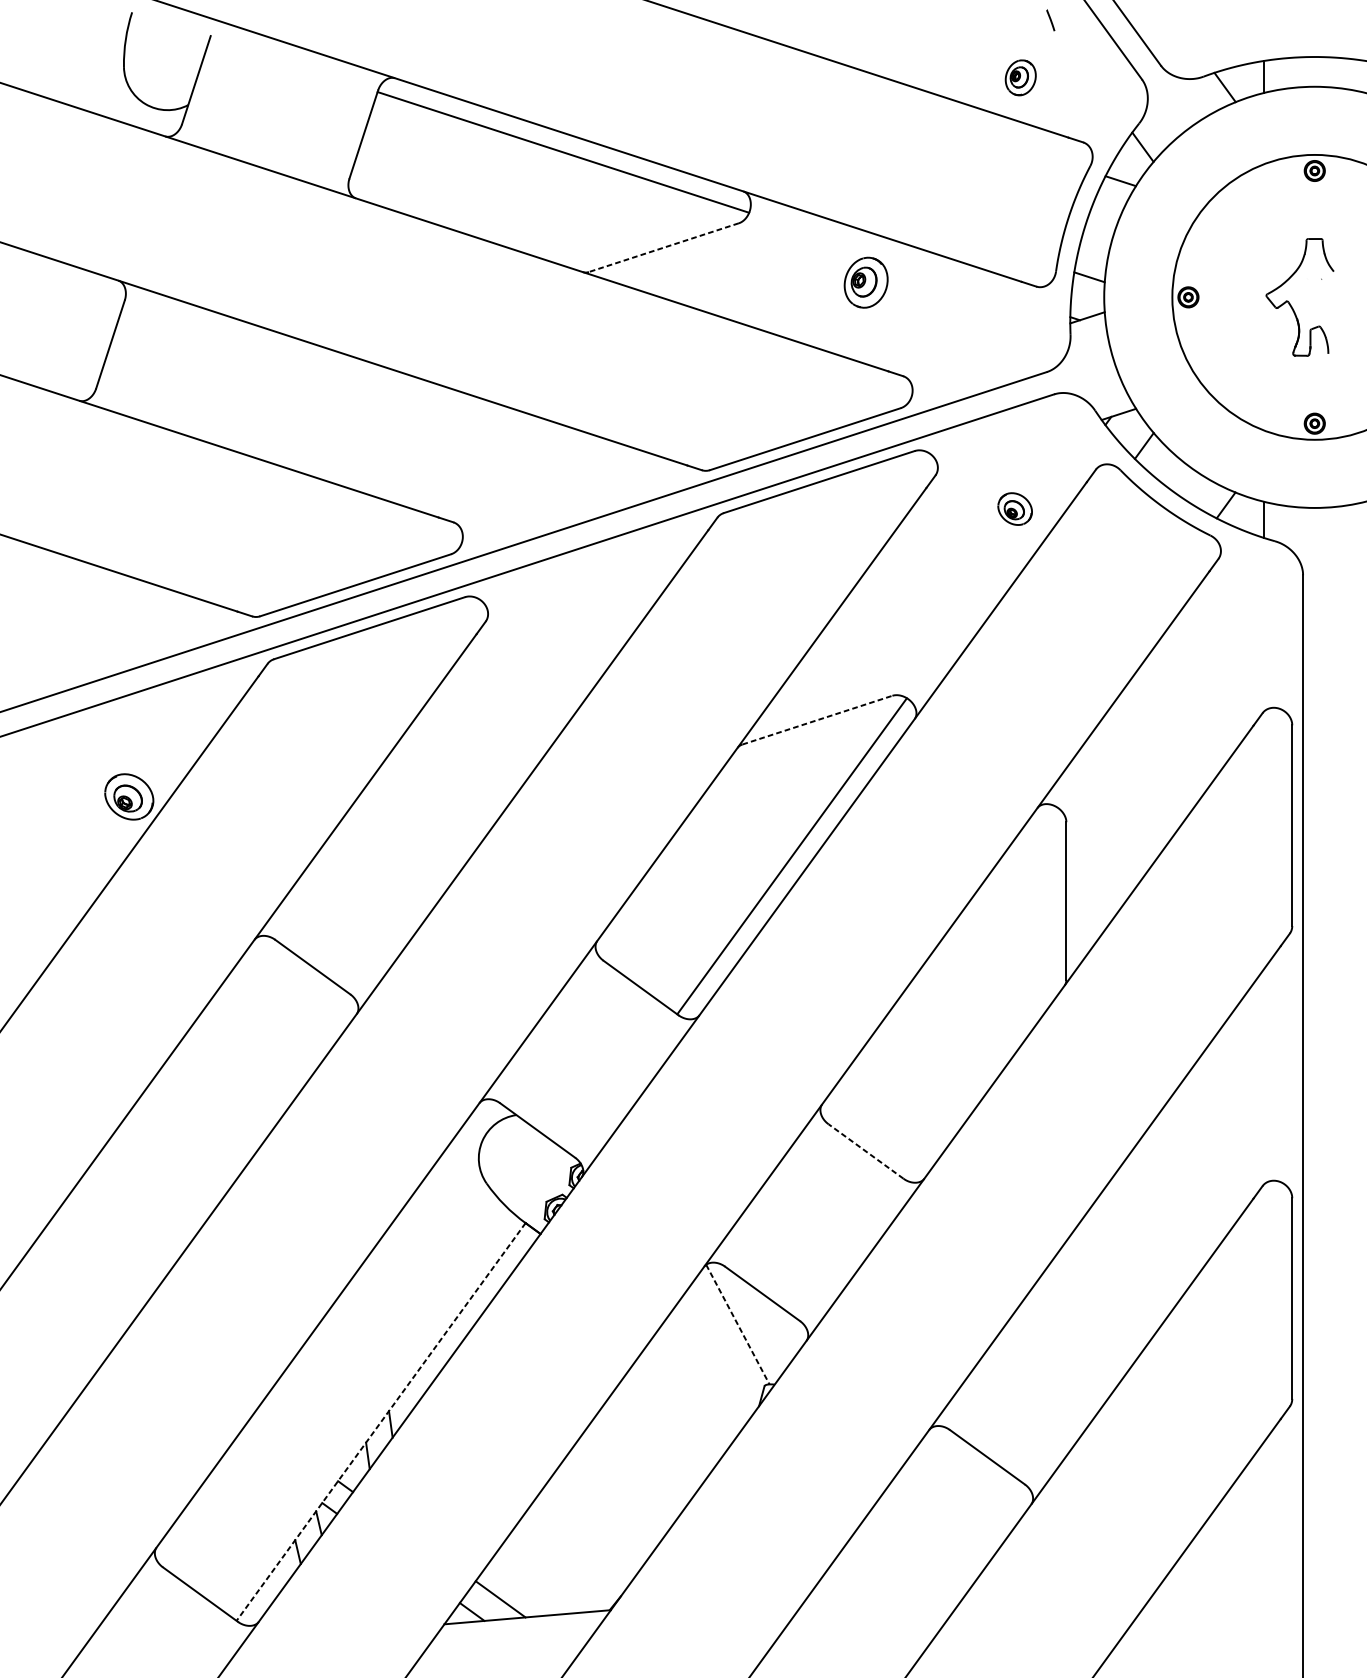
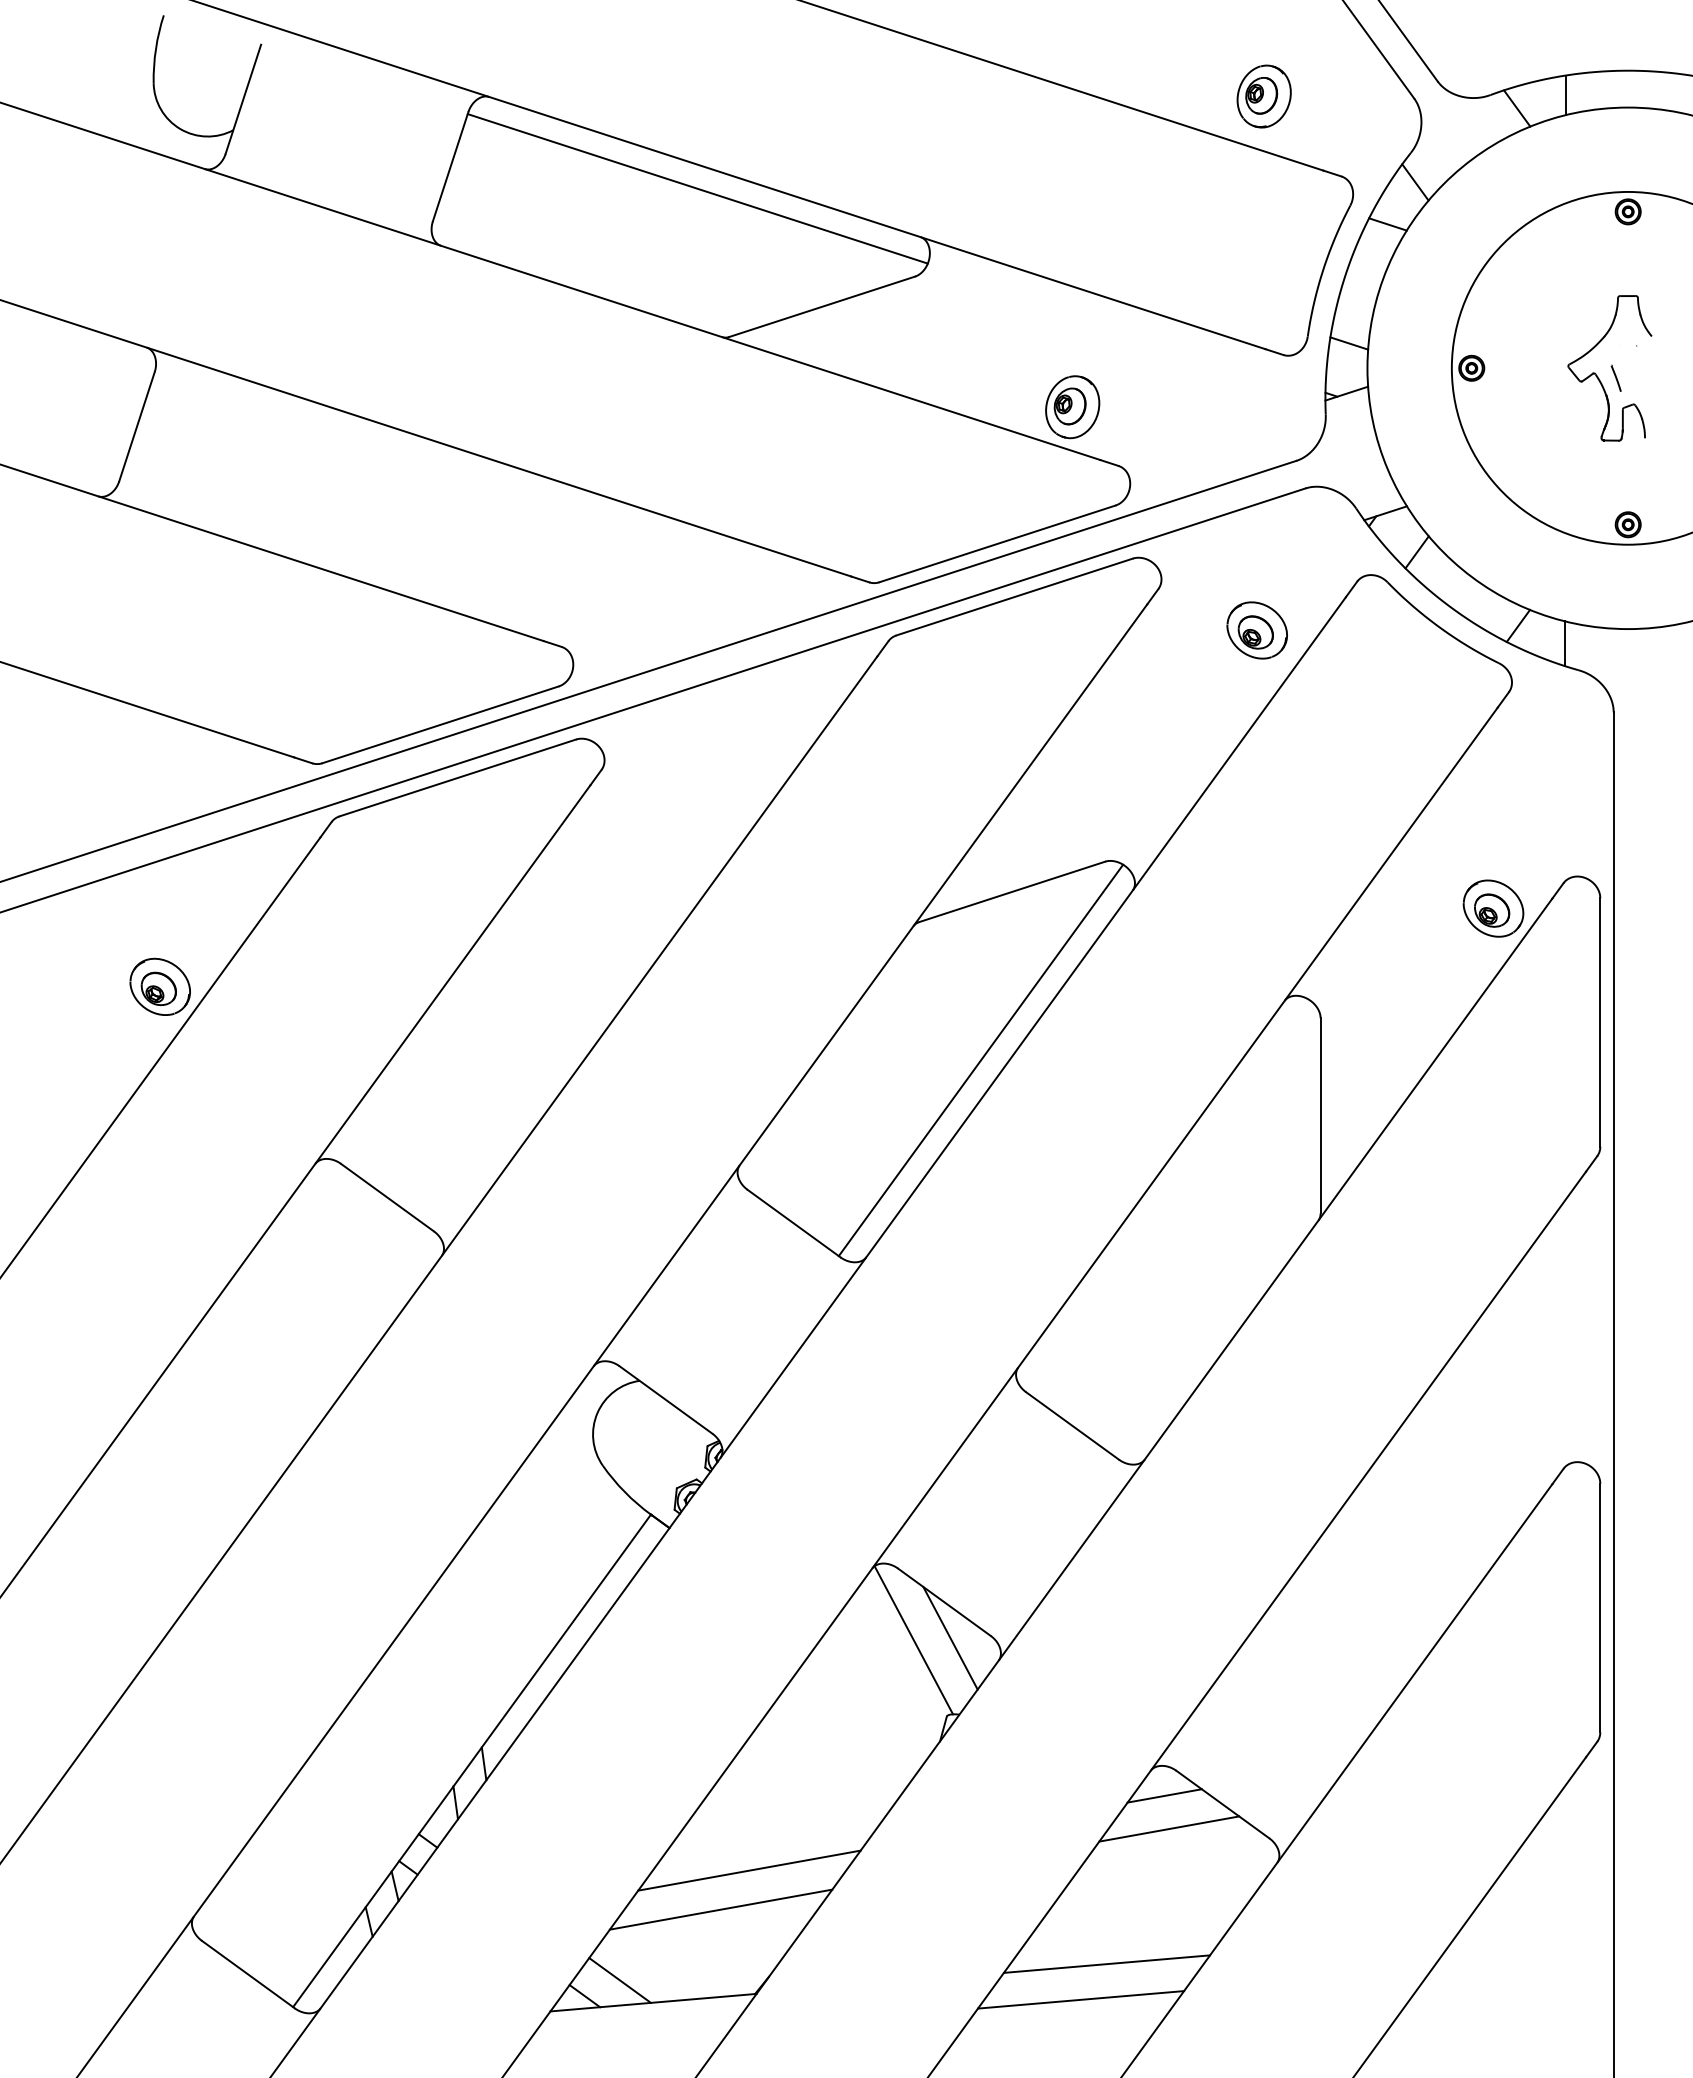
line: (1050, 19) -> (1615, 377), moved
part: (1020, 77) -> (1263, 96), size x1.43
line: (664, 247) -> (822, 306), dashed -> solid
part: (866, 282) -> (1072, 407), moved
part: (1014, 509) -> (1256, 630), size x1.43
line: (817, 719) -> (1012, 891), dashed -> solid
part: (1206, 733) -> (1493, 908), added
line: (866, 1151) -> (1072, 1425), dashed -> solid
line: (767, 1322) -> (950, 1637), added
line: (737, 1324) -> (913, 1640), dashed -> solid
line: (380, 1422) -> (471, 1761), dashed -> solid
line: (940, 1449) -> (1164, 1795), added
line: (944, 1476) -> (1169, 1828), added
line: (605, 1510) -> (749, 1870), added
line: (581, 1542) -> (720, 1909), added
line: (893, 1585) -> (1106, 1963), added
line: (872, 1614) -> (1080, 1999), added

